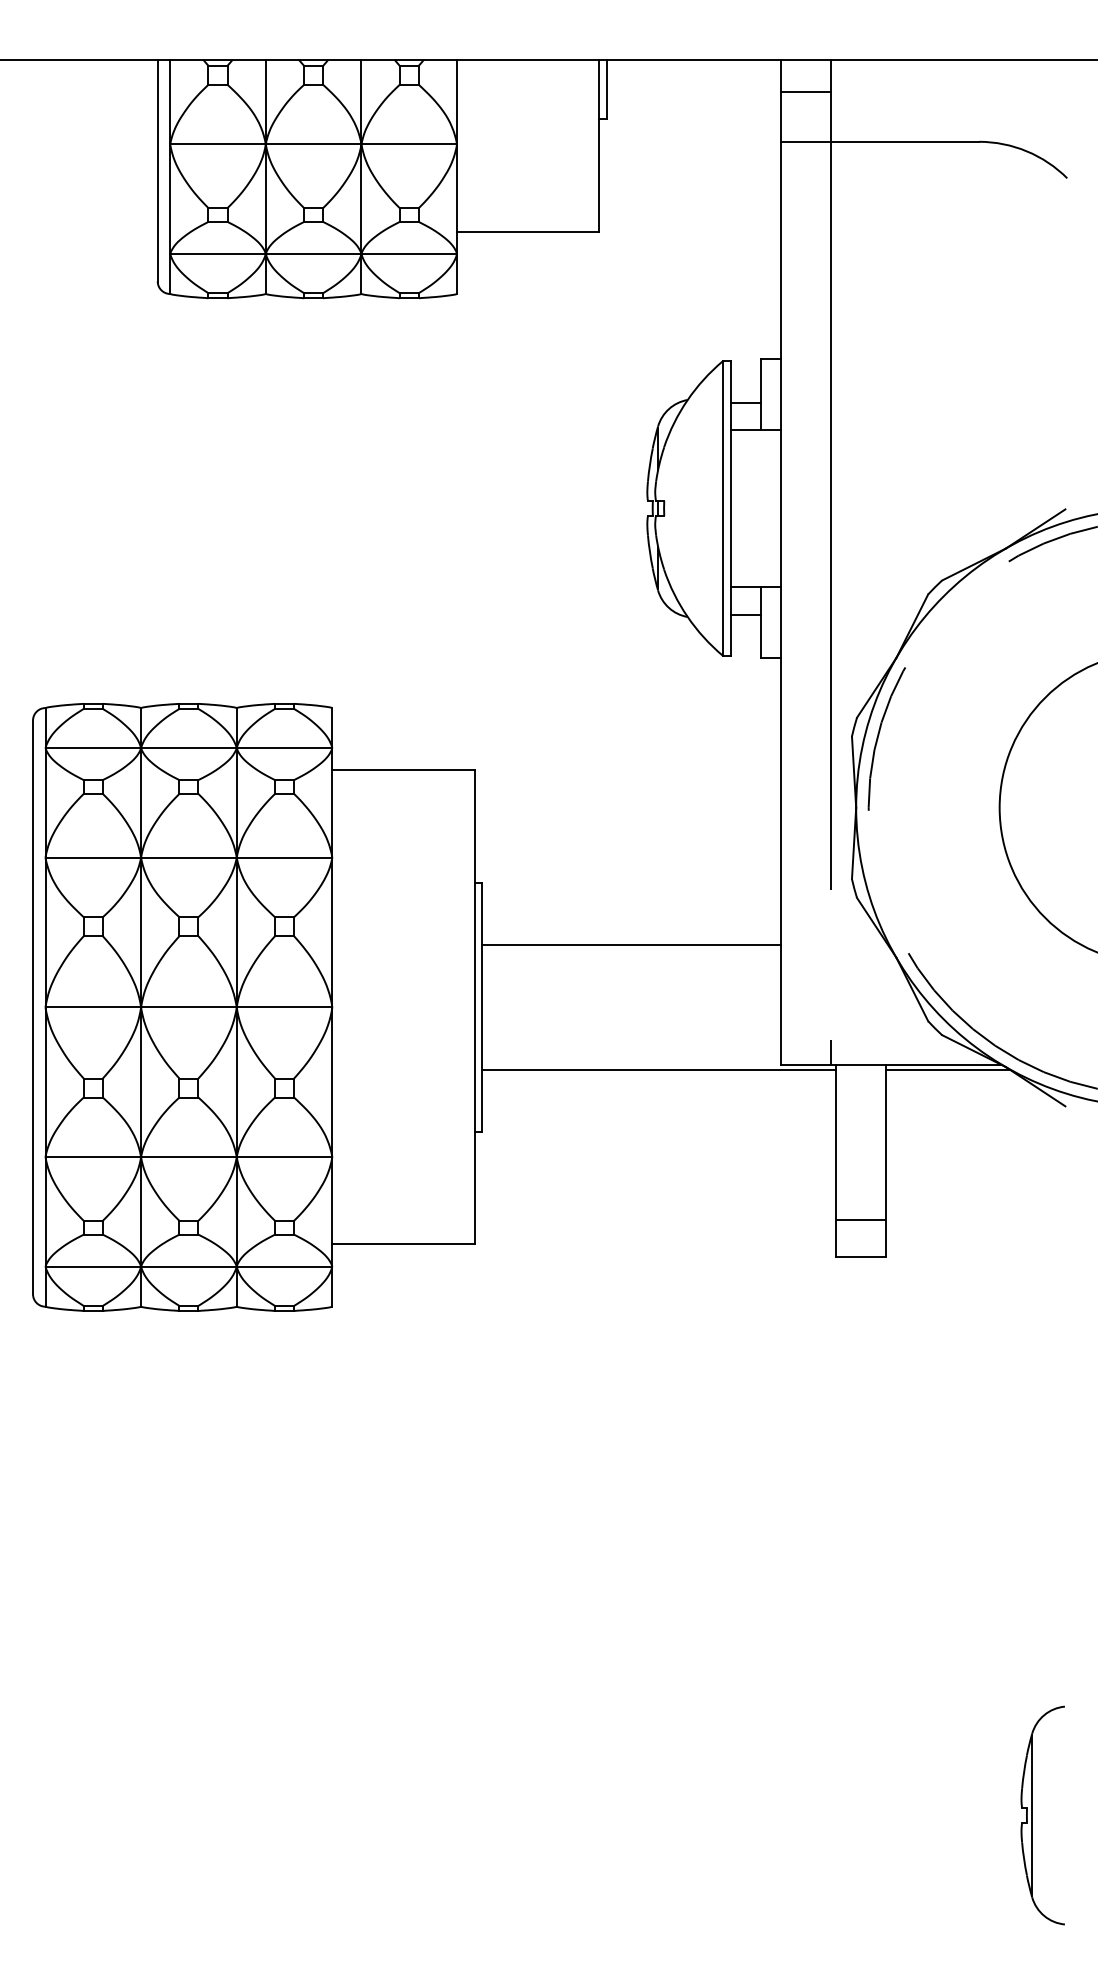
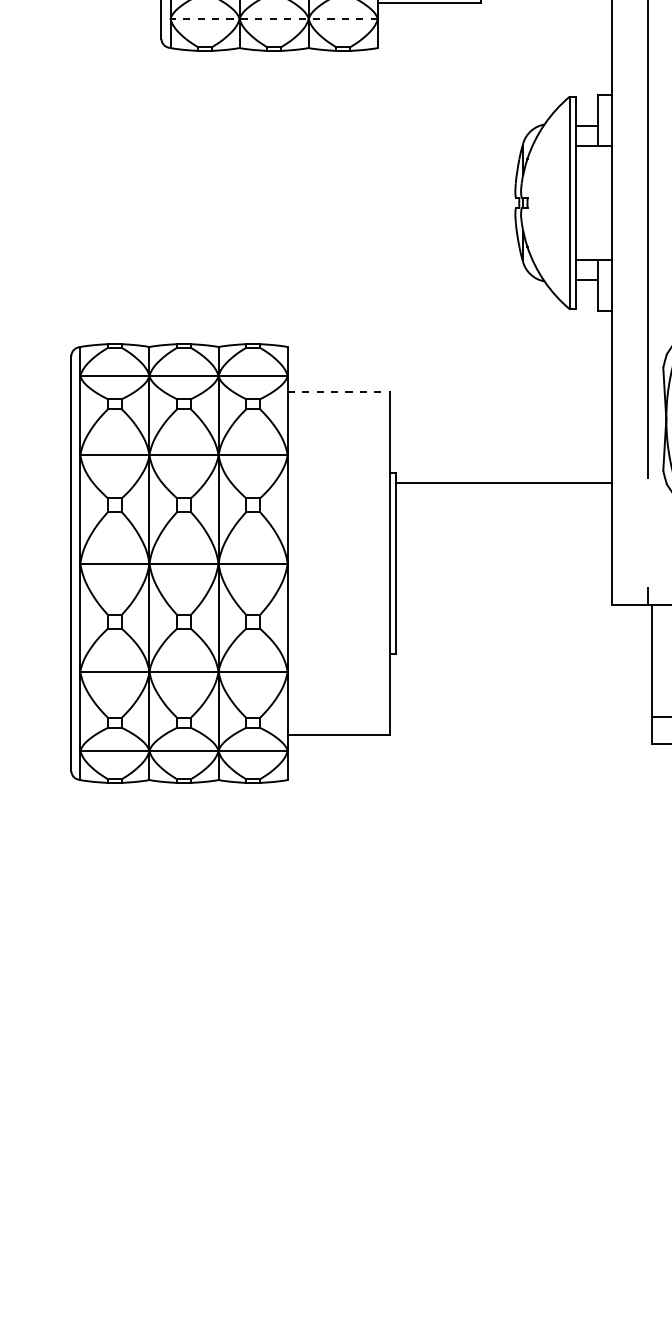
line: (313, 253) -> (274, 18), solid -> dashed
line: (403, 770) -> (339, 392), solid -> dashed
line: (631, 945) -> (503, 483), moved
line: (659, 1069) -> (524, 608), removed

